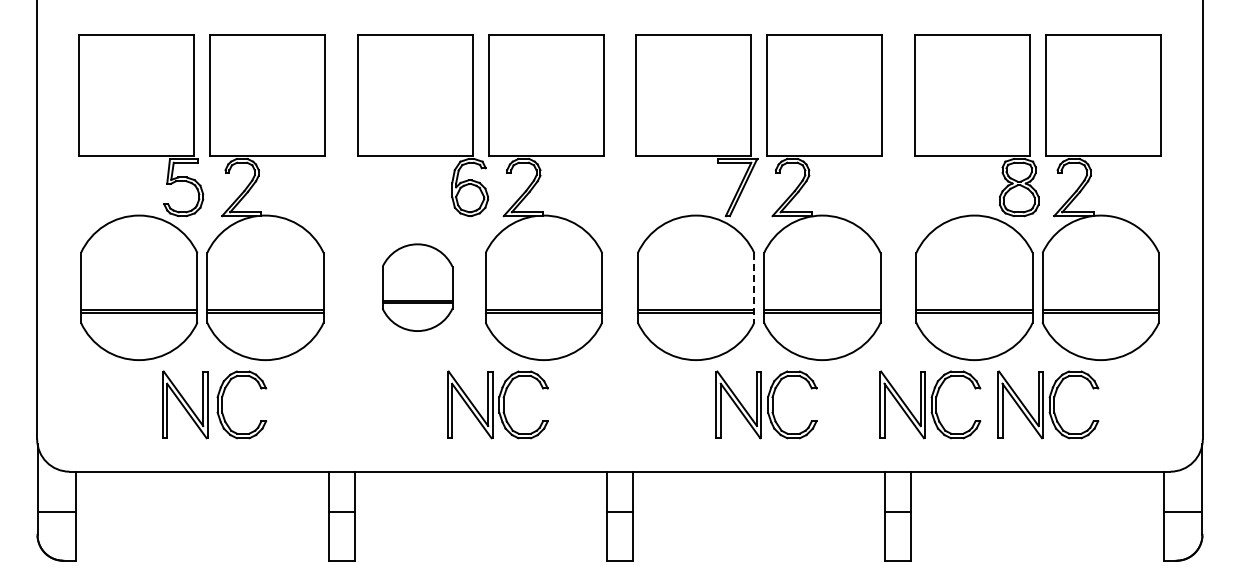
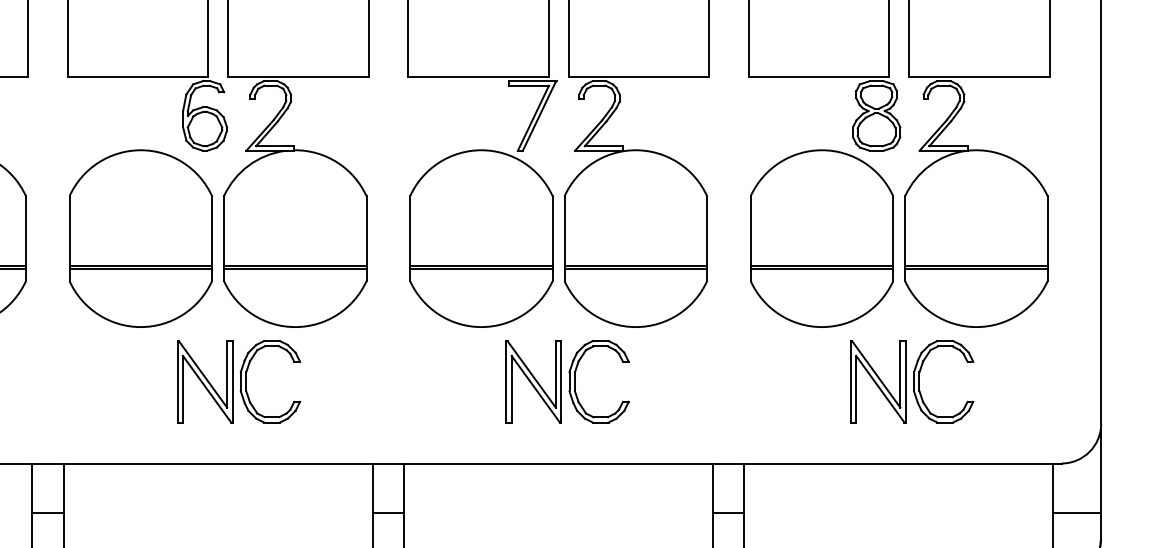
part: (417, 287) -> (140, 238), size x1.67
line: (754, 287) -> (552, 238), dashed -> solid
part: (930, 404) -> (768, 381), removed

